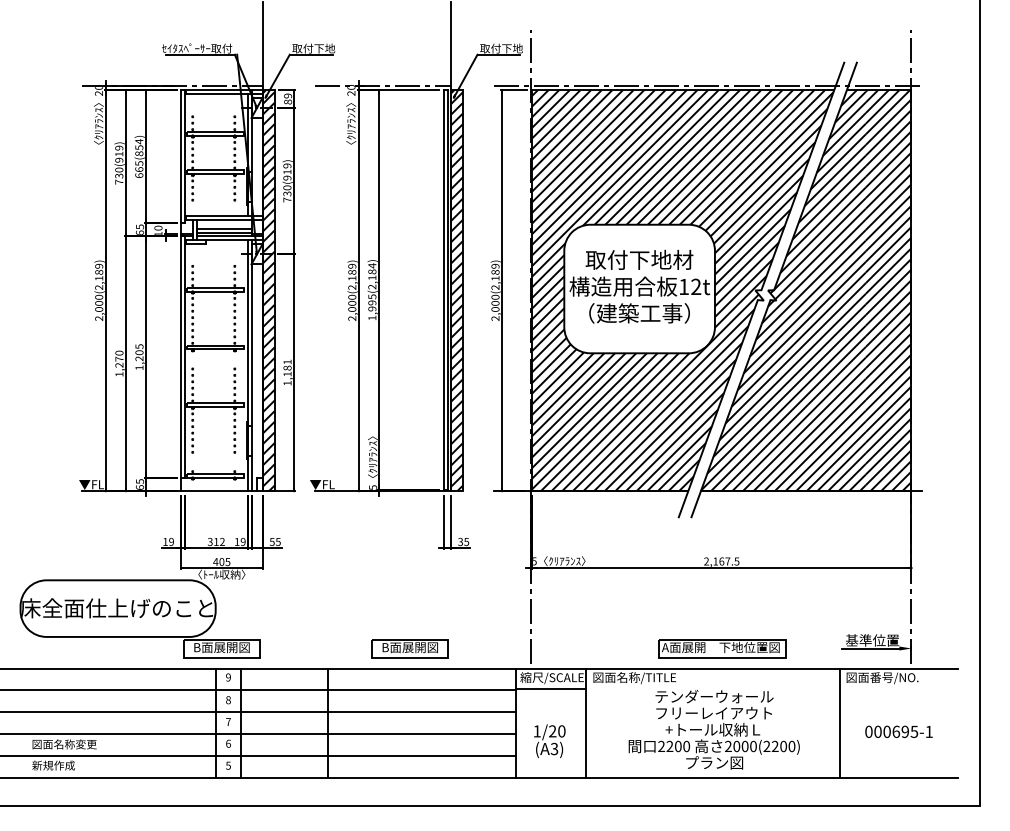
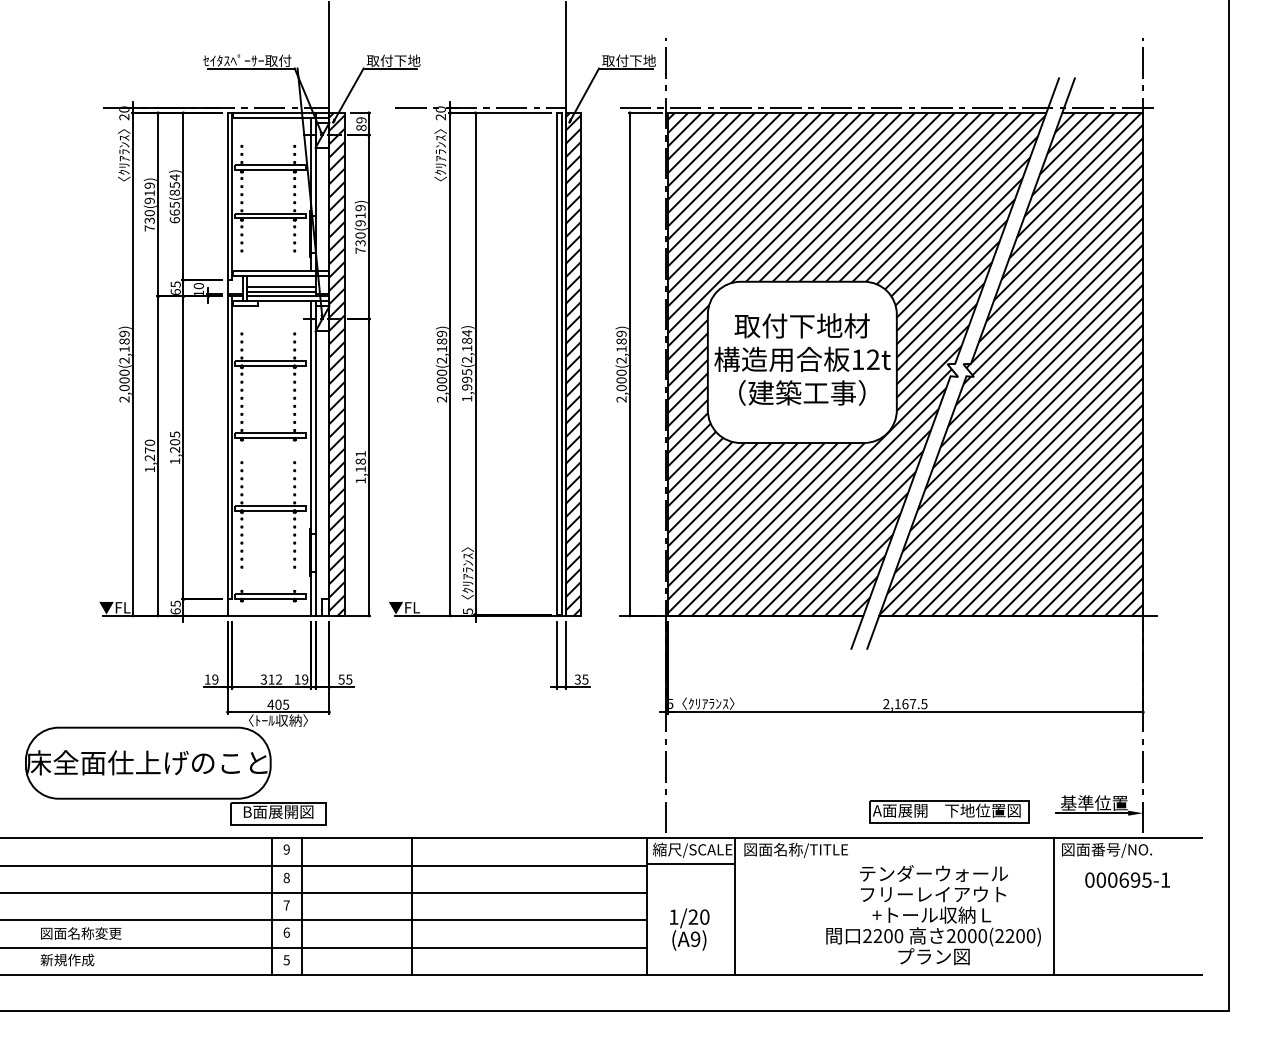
part: (409, 648) -> (513, 813), removed
part: (722, 648) -> (948, 811), moved
text: (713, 729) -> (932, 914), moved
text: (898, 731) -> (1126, 879), moved
text: (554, 749) -> (695, 939), (A3) -> (A9)

